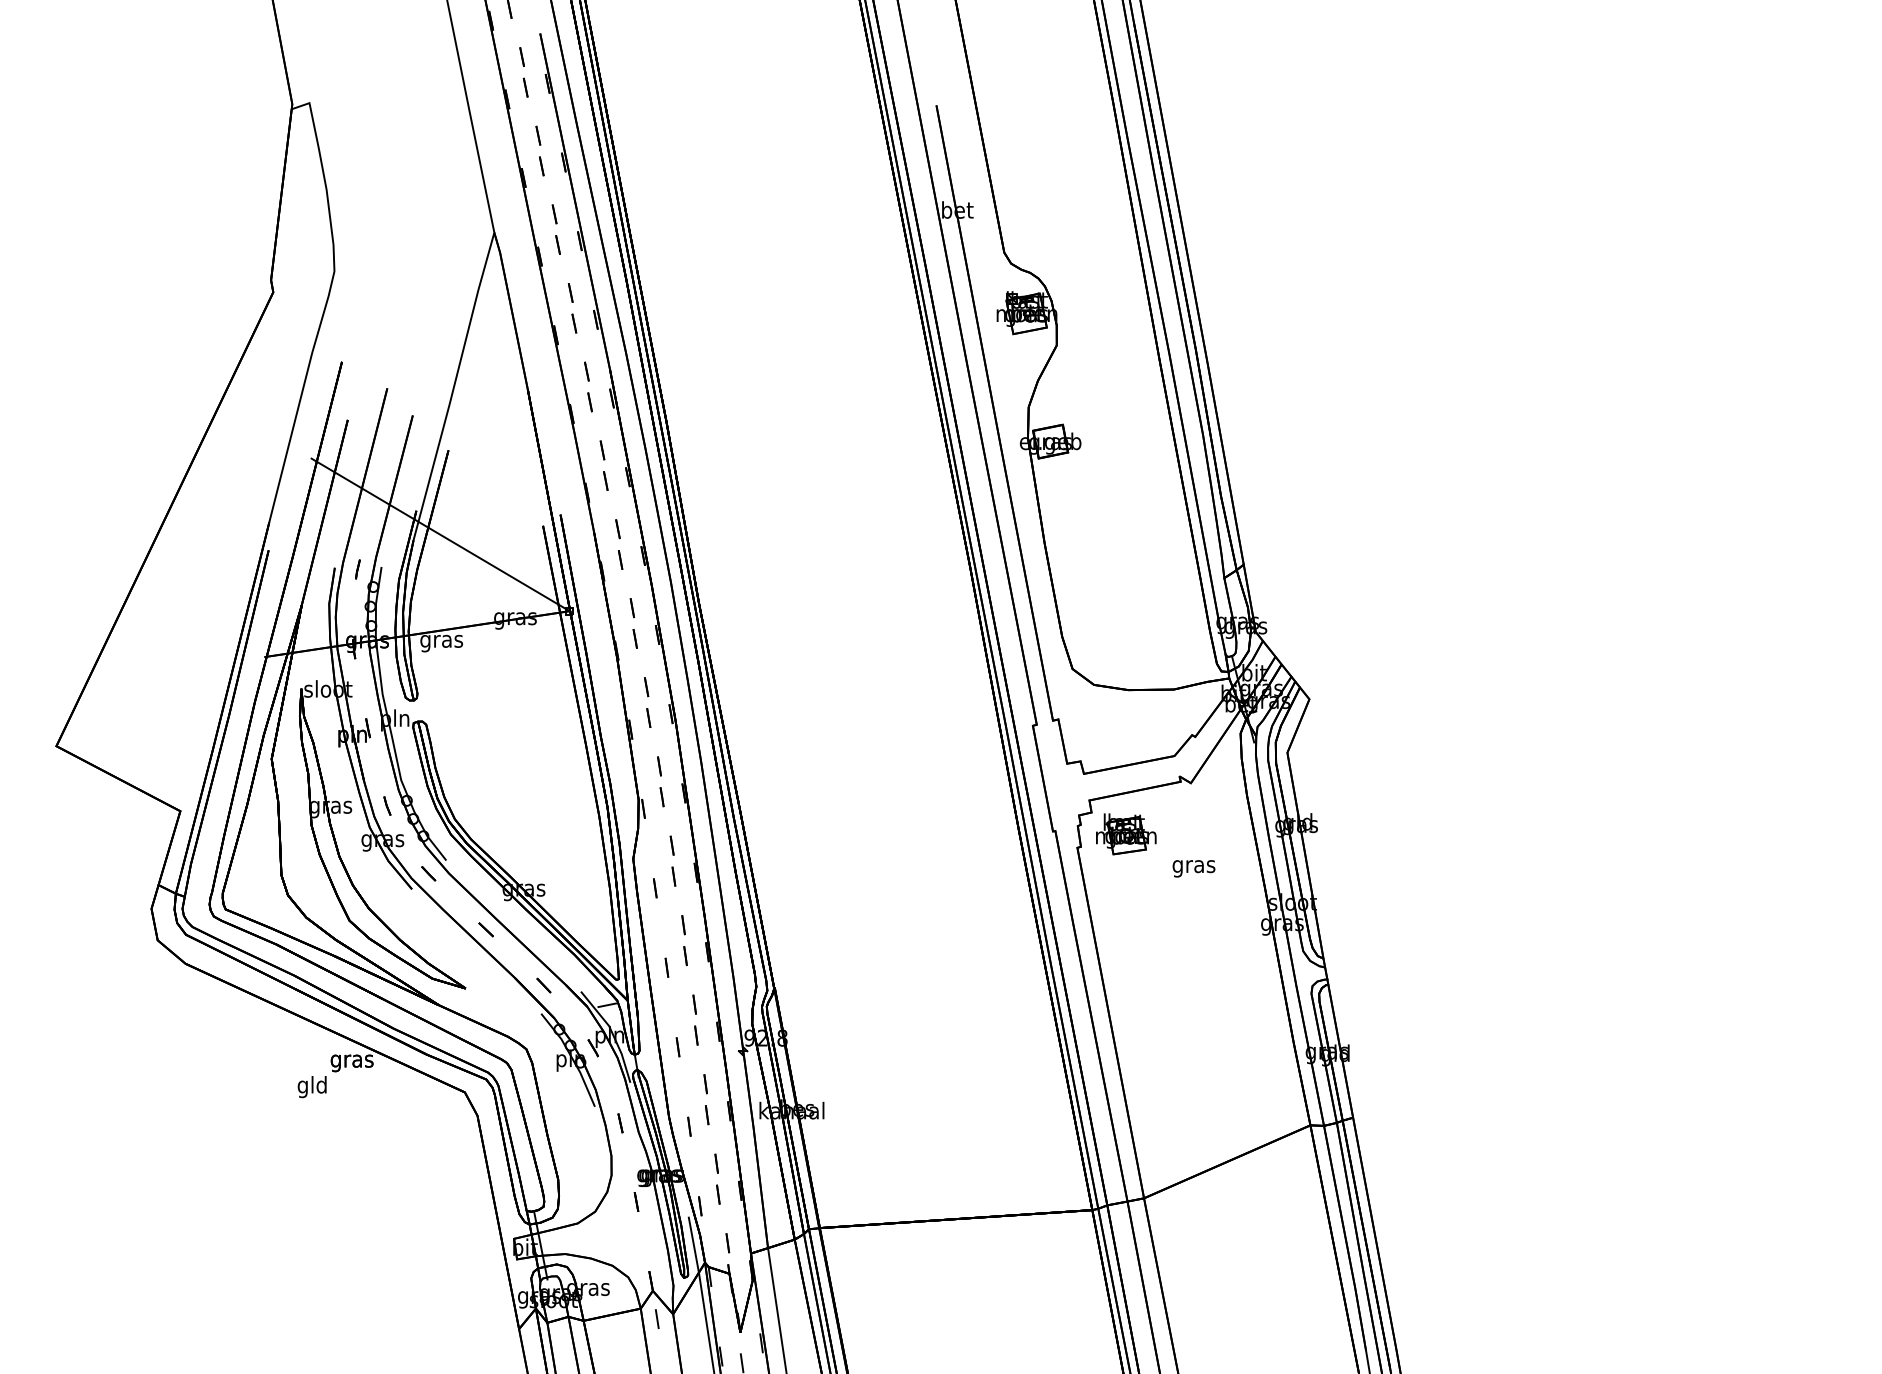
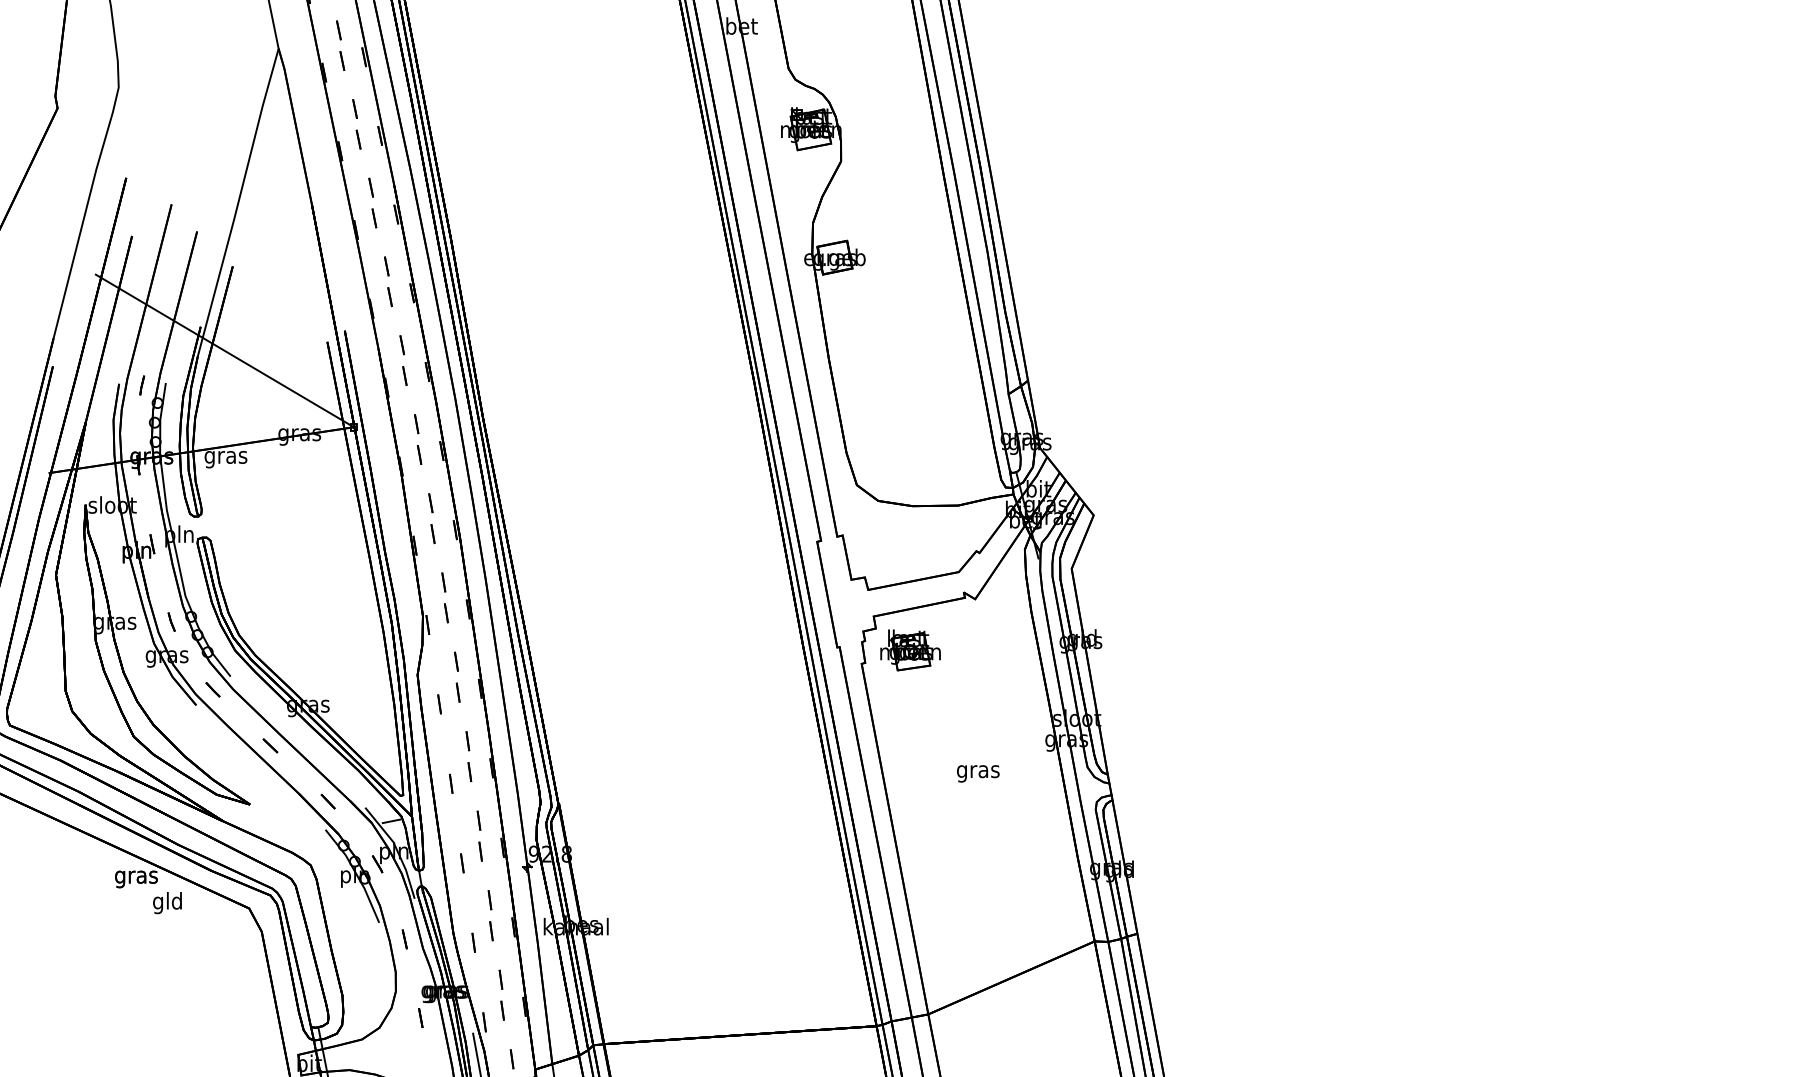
text: (1193, 868) -> (977, 773), moved
text: (311, 1087) -> (166, 903), moved

